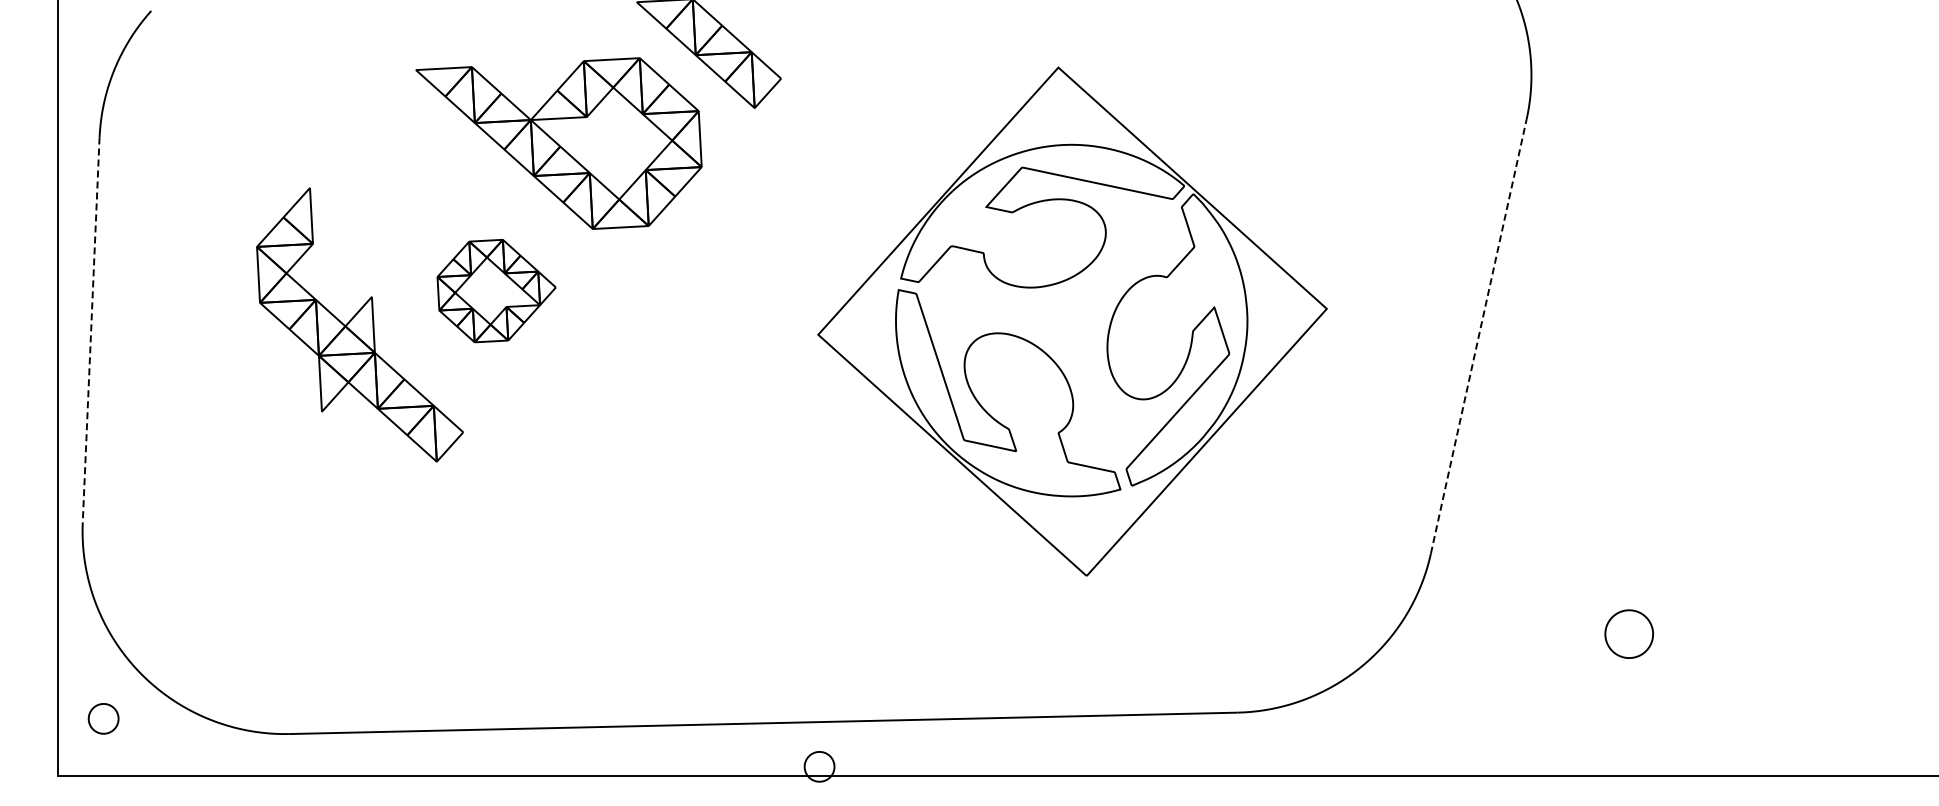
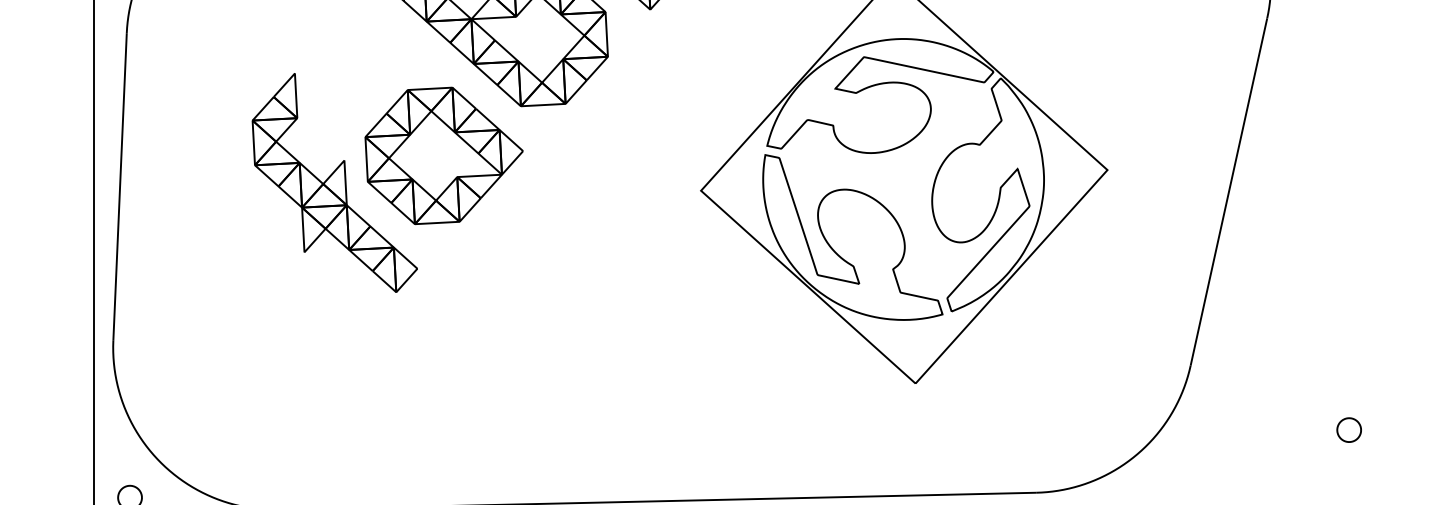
part: (496, 290) -> (443, 155), size x1.67
line: (91, 330) -> (120, 187), dashed -> solid
line: (1478, 336) -> (1228, 192), dashed -> solid
part: (1629, 634) -> (1349, 430), size x0.62

